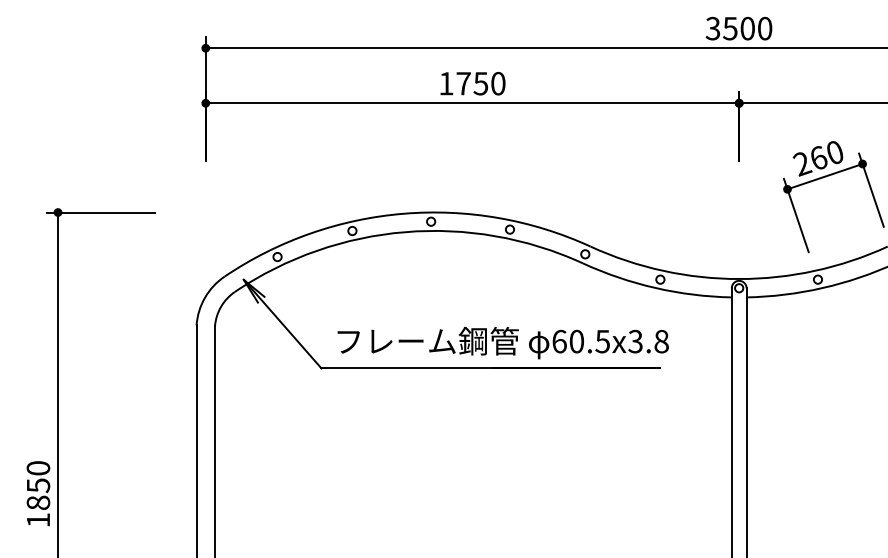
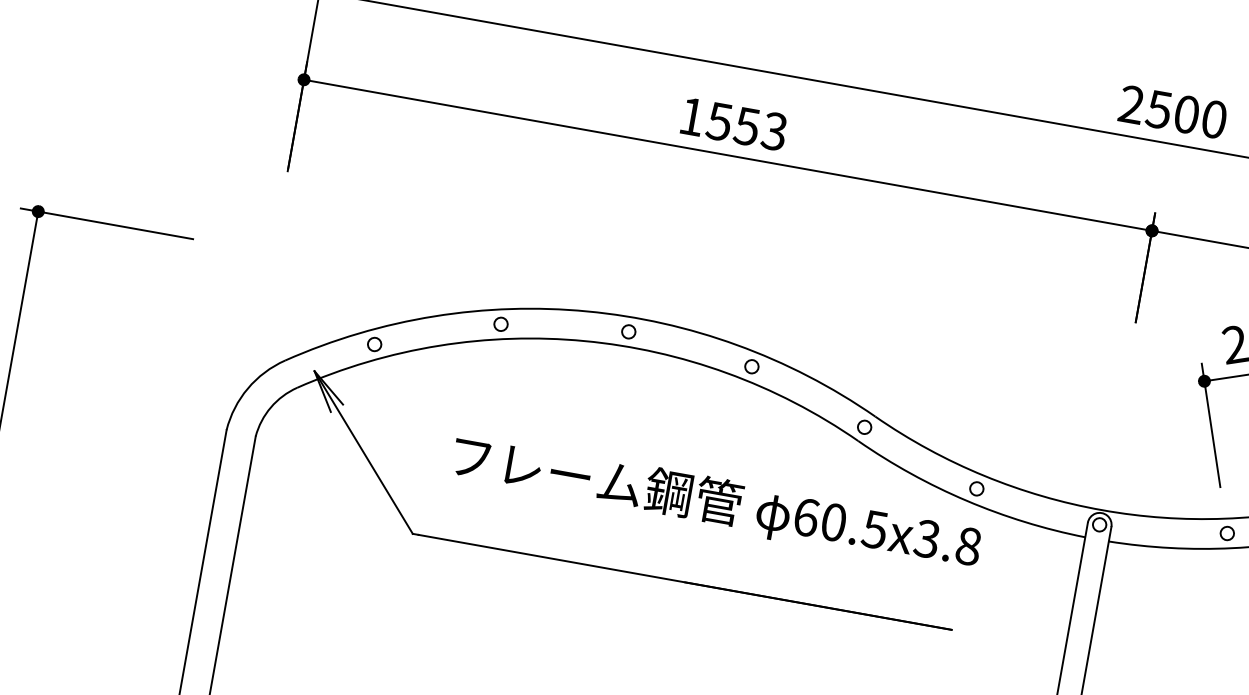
text: (712, 28) -> (1130, 104), 3500 -> 2500
text: (480, 83) -> (746, 126), 1750 -> 1553
text: (502, 342) -> (715, 502), moved

